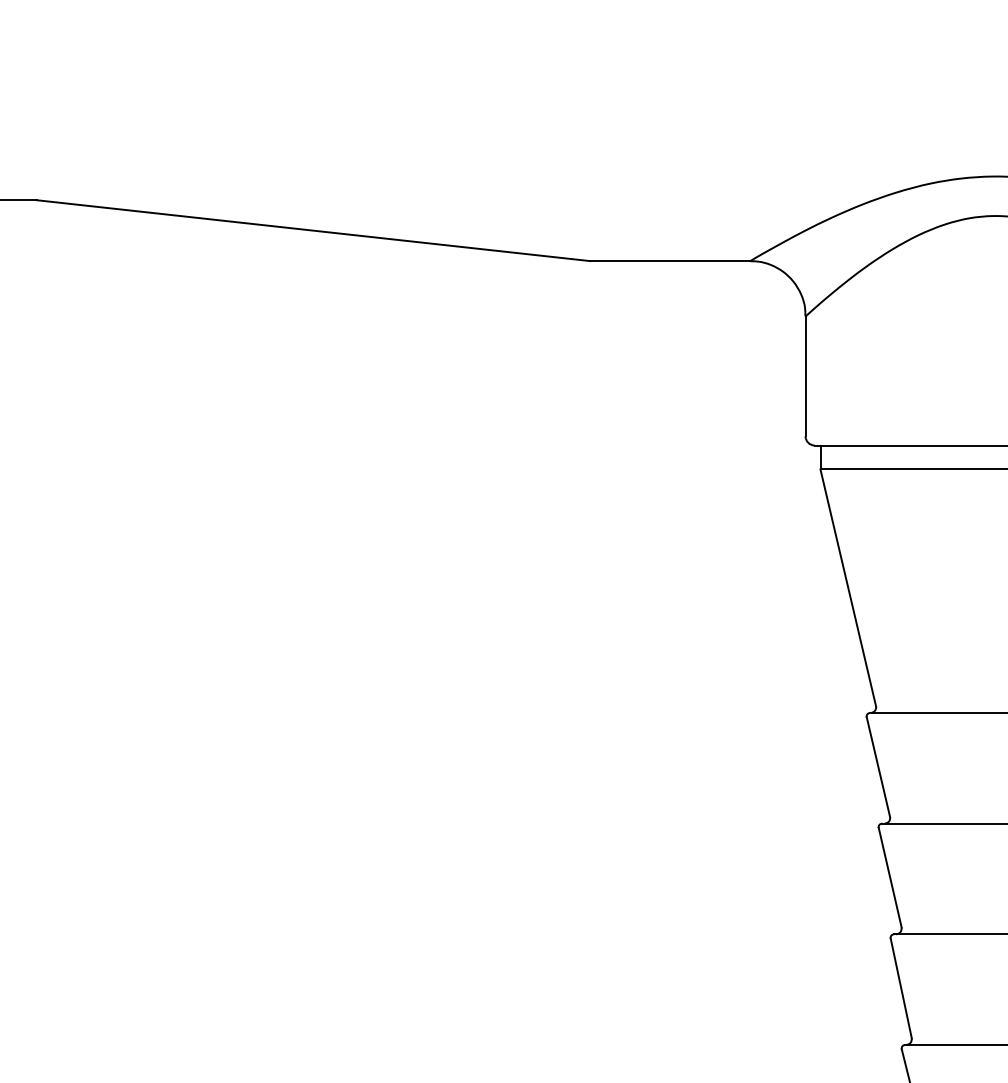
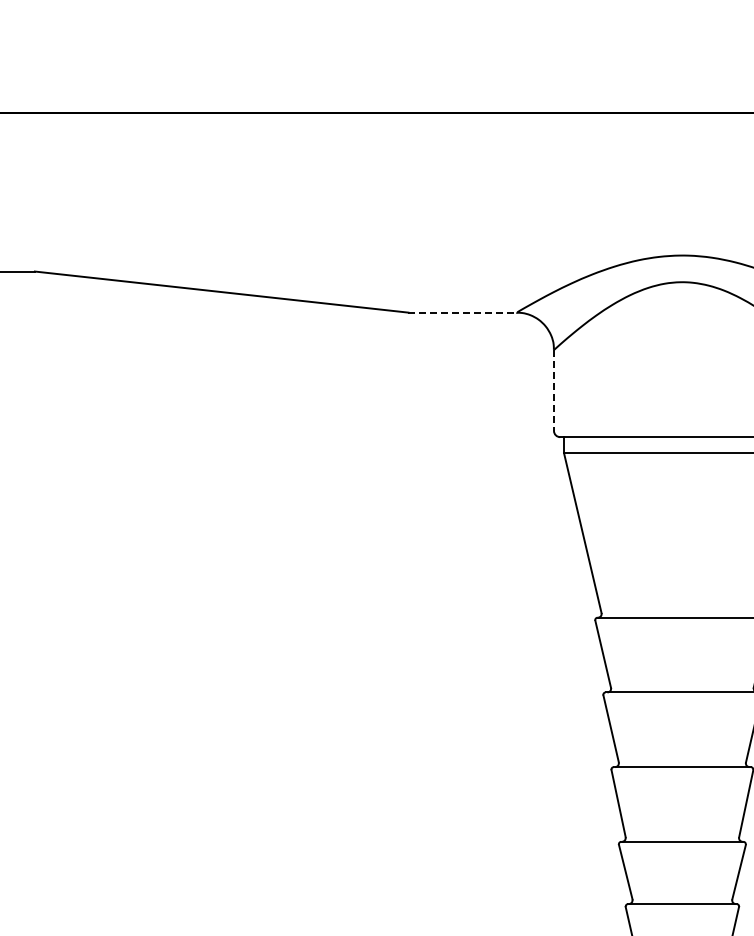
line: (671, 260) -> (463, 312), solid -> dashed
line: (804, 376) -> (553, 390), solid -> dashed

